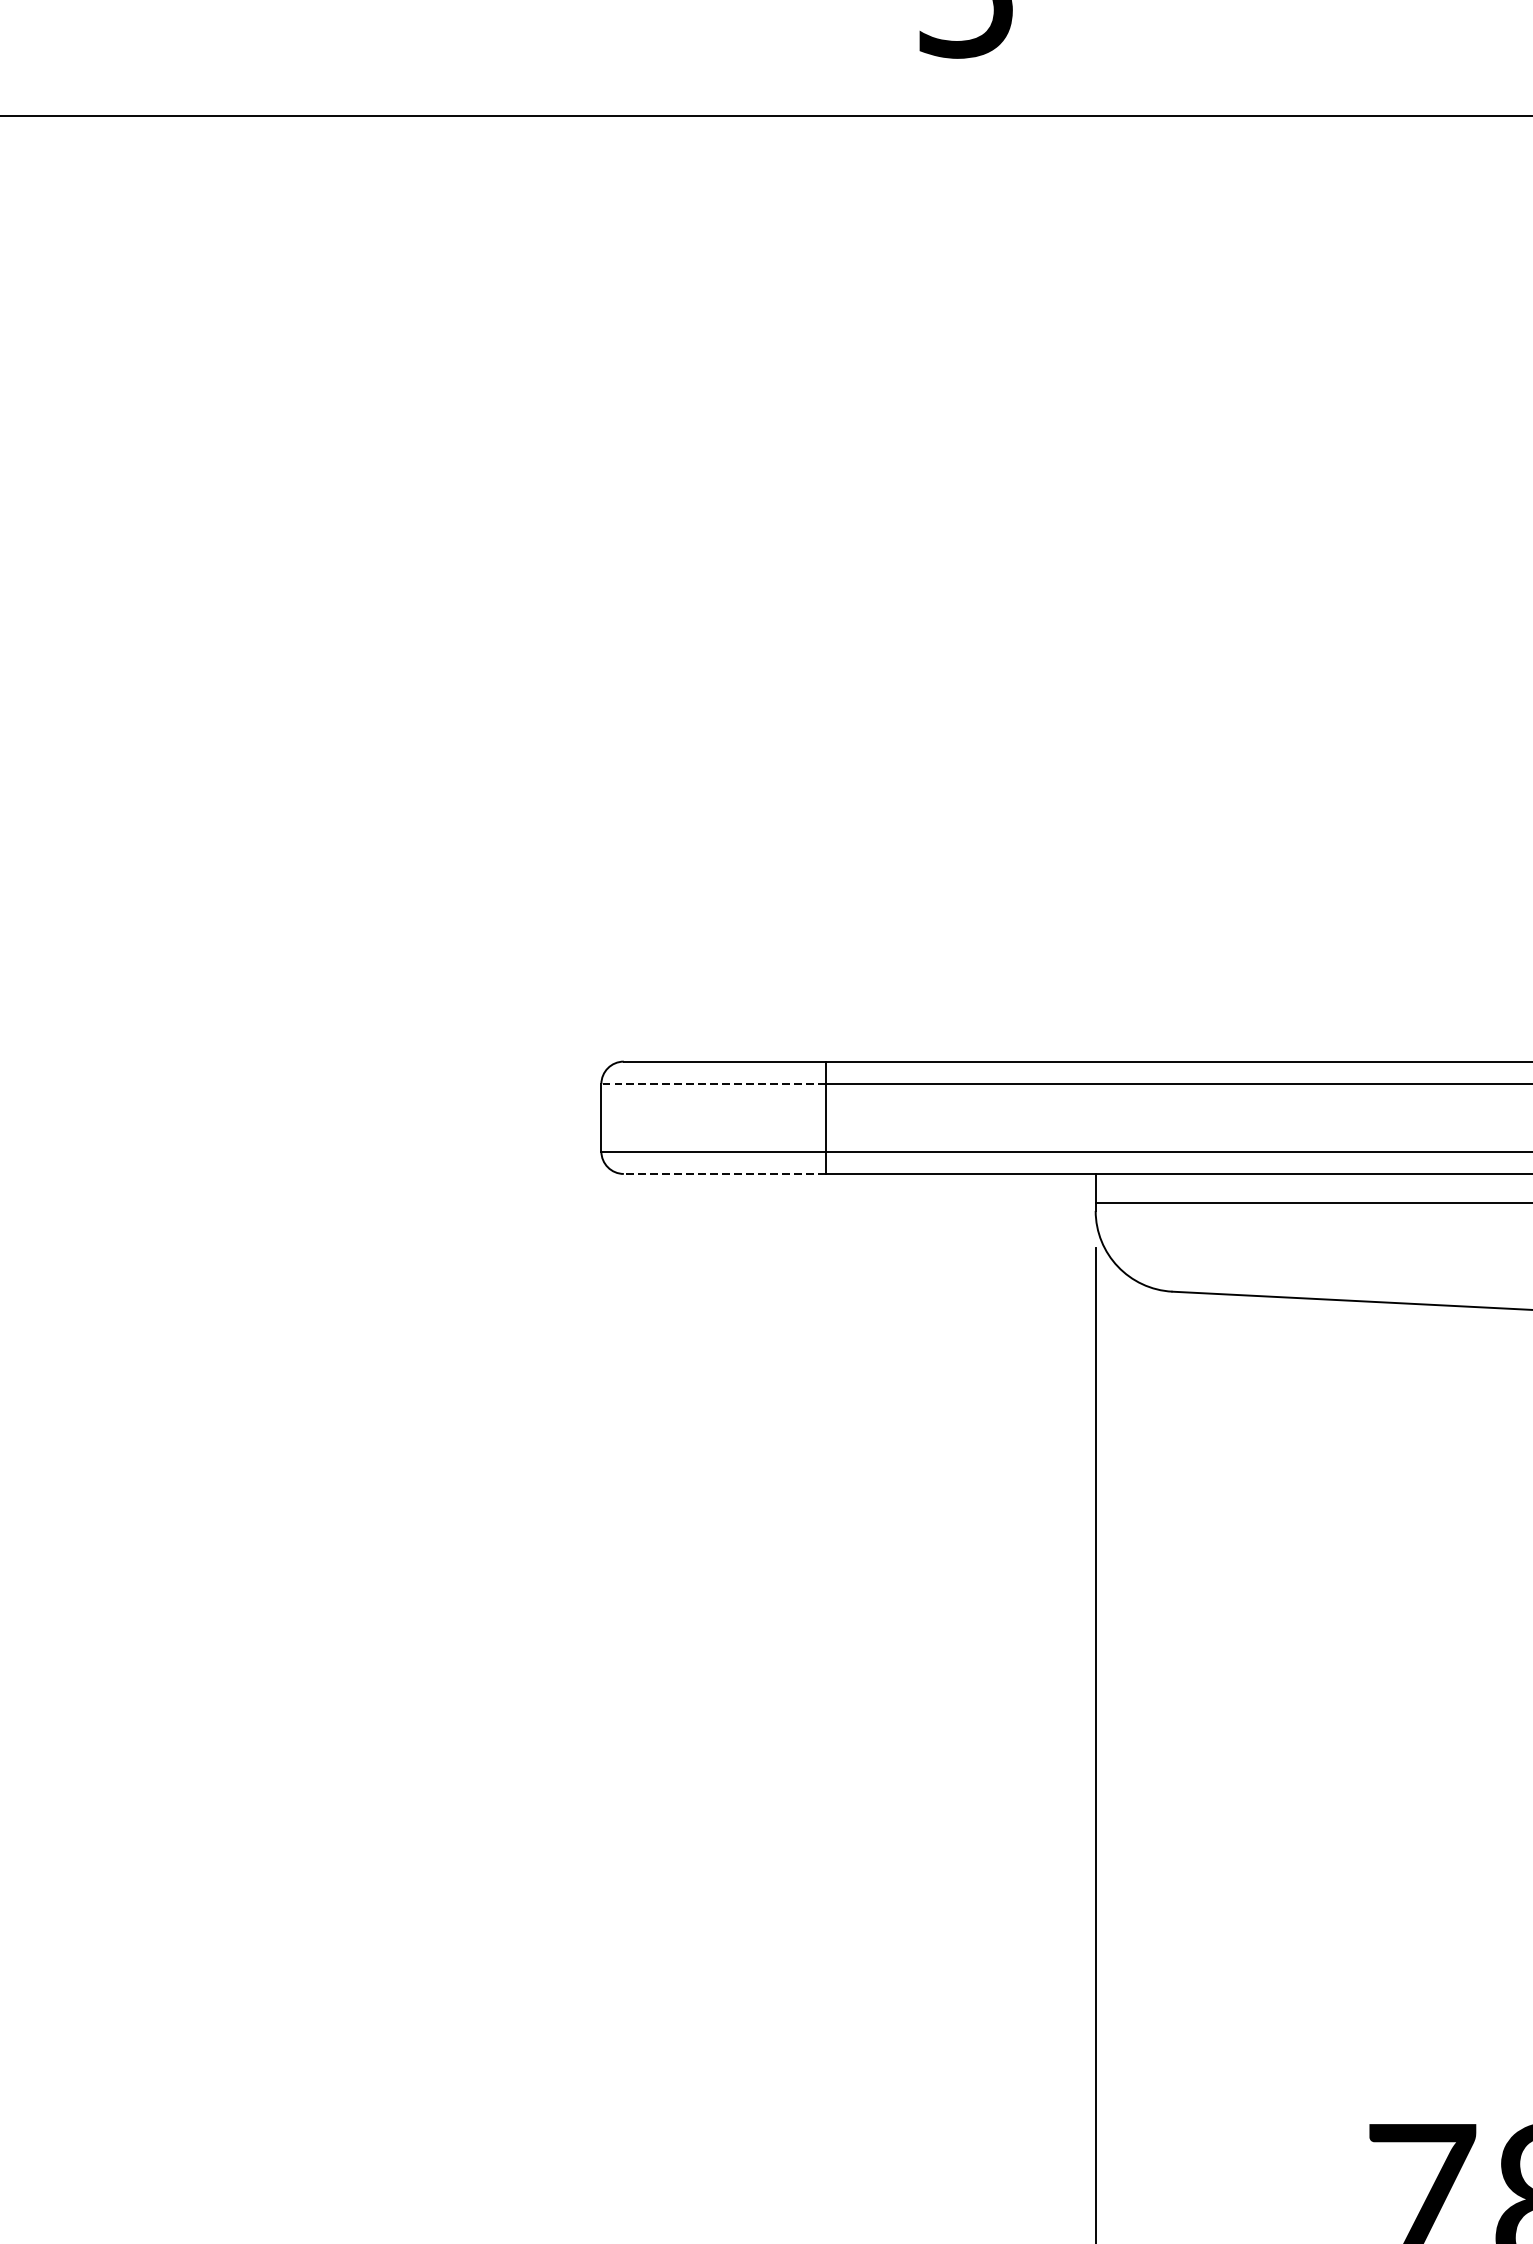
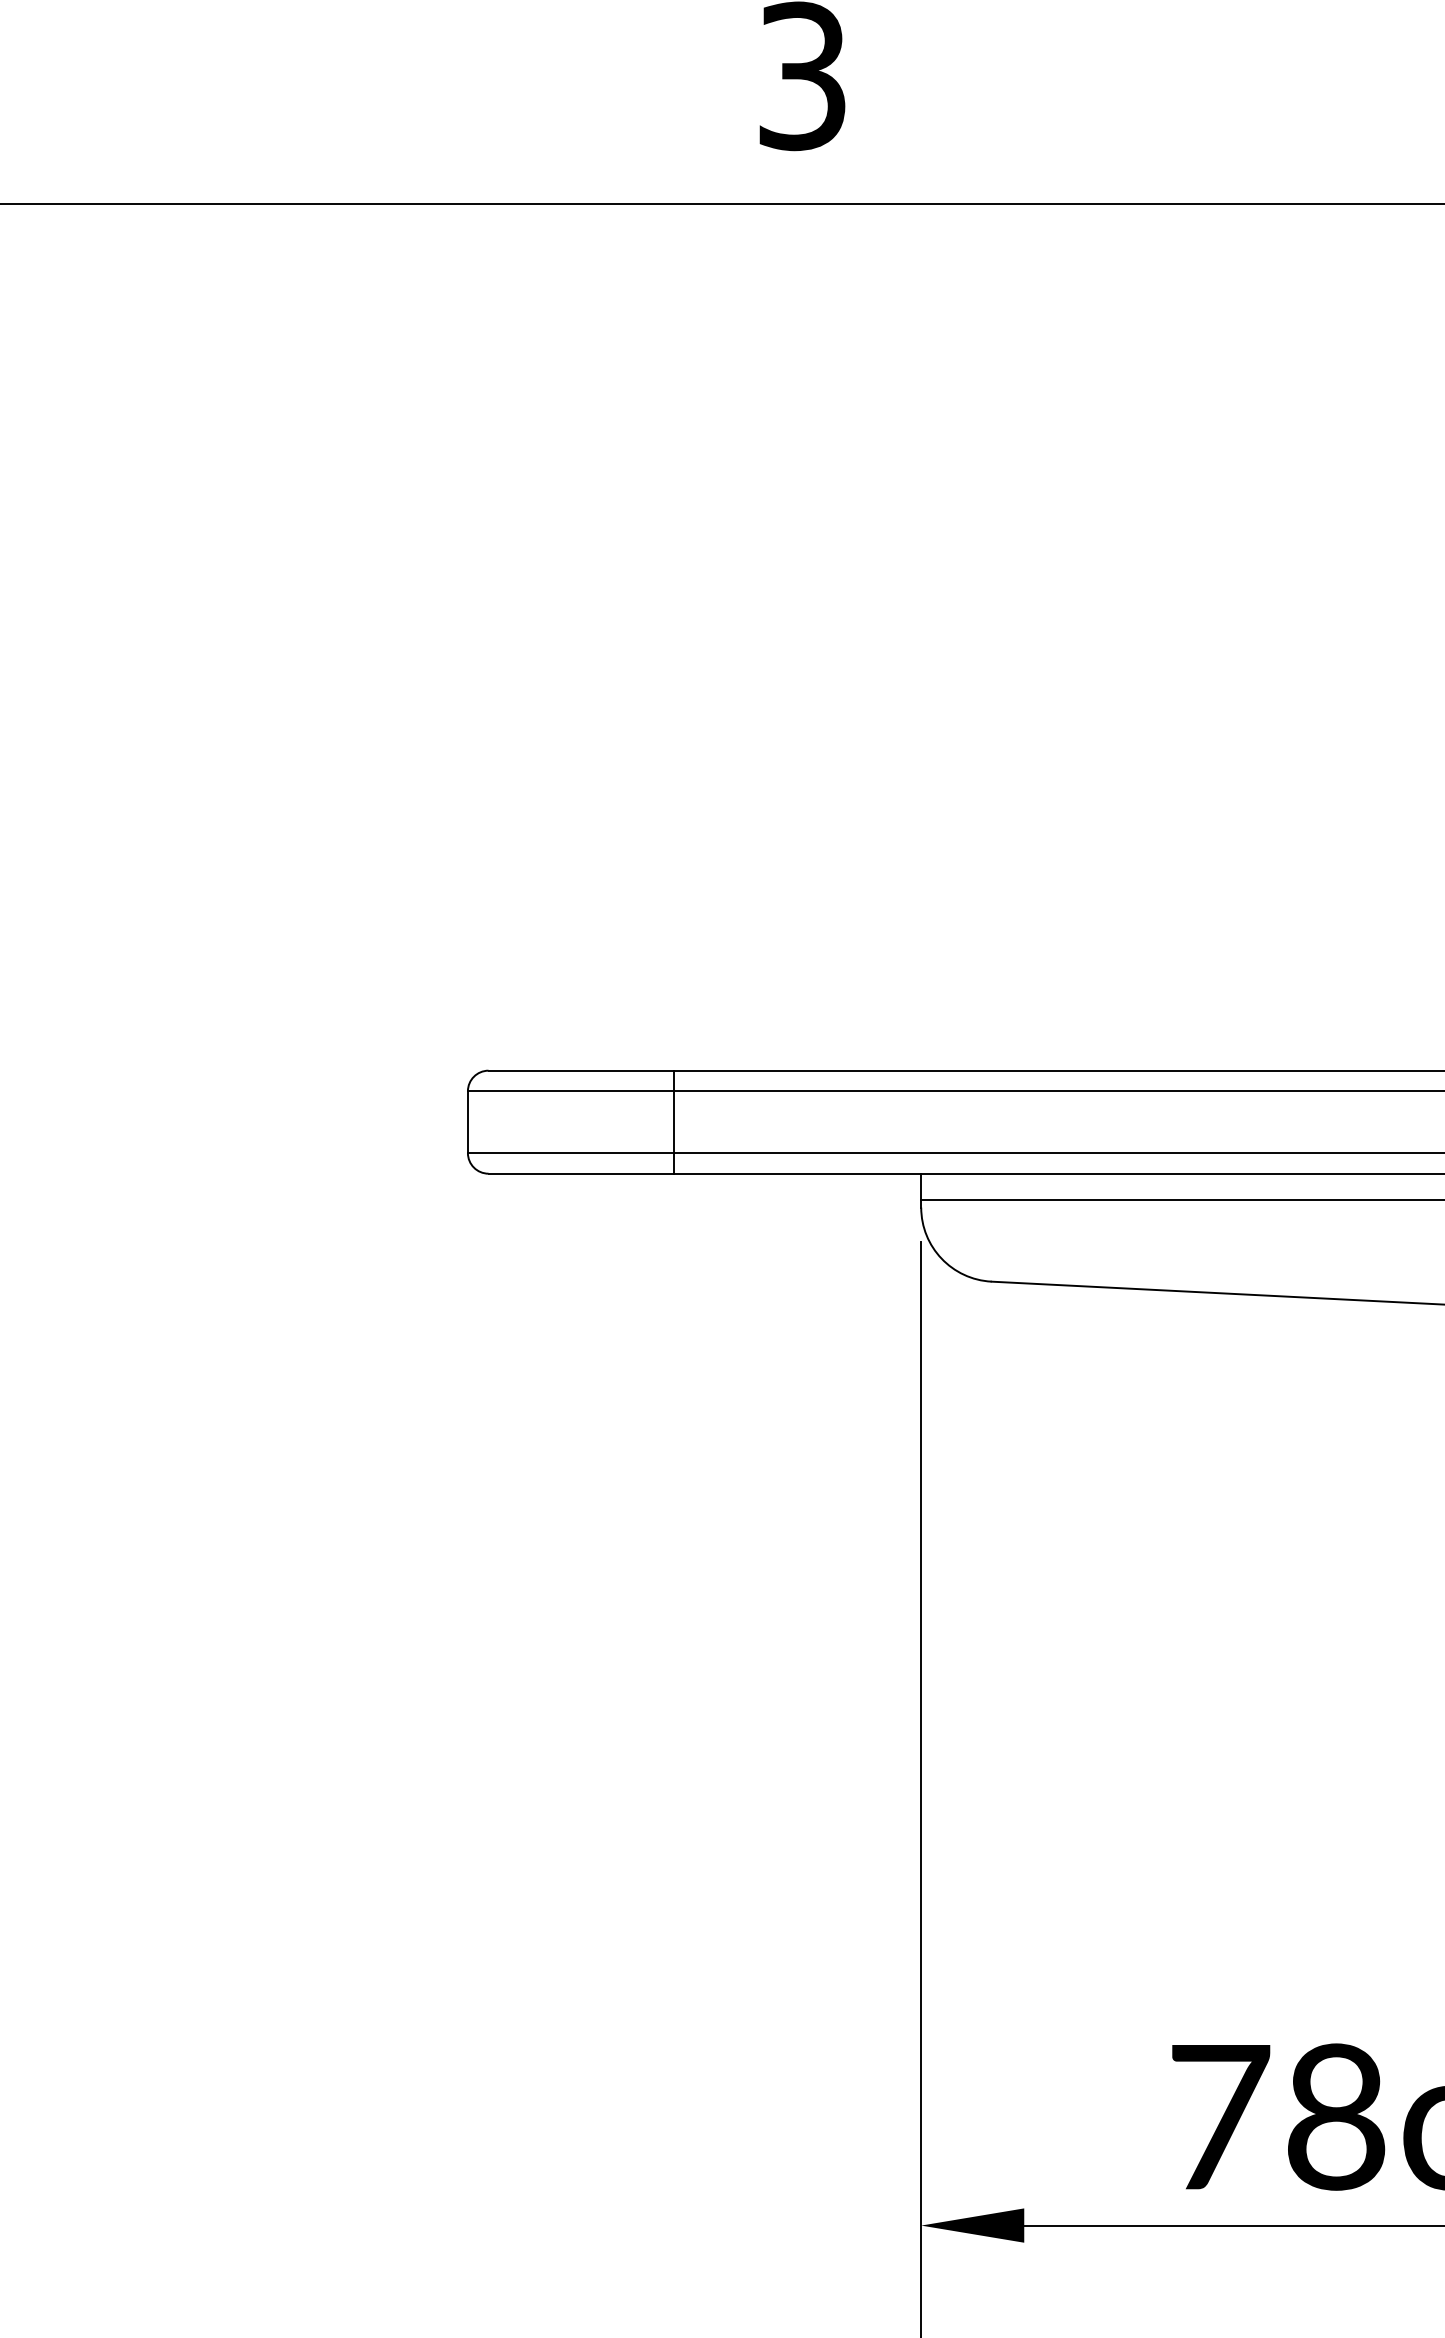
line: (713, 1084) -> (570, 1091), dashed -> solid
line: (725, 1173) -> (581, 1173), dashed -> solid

